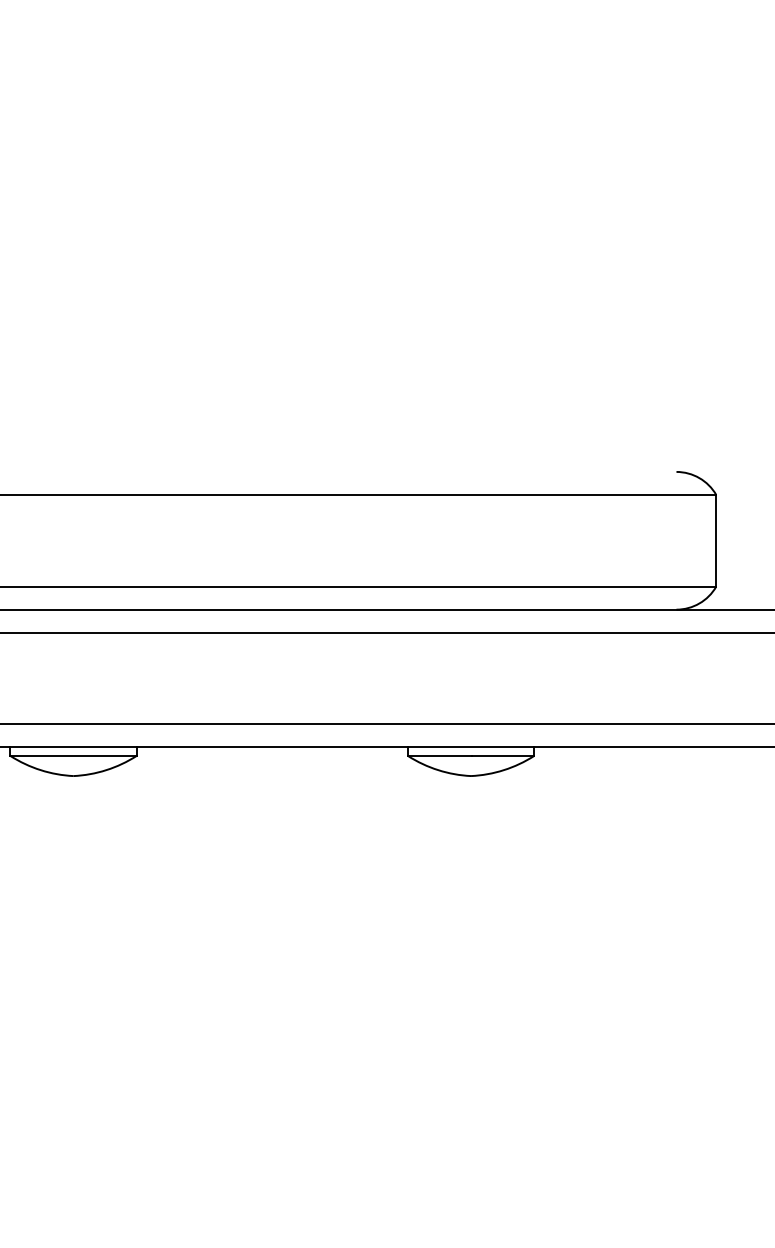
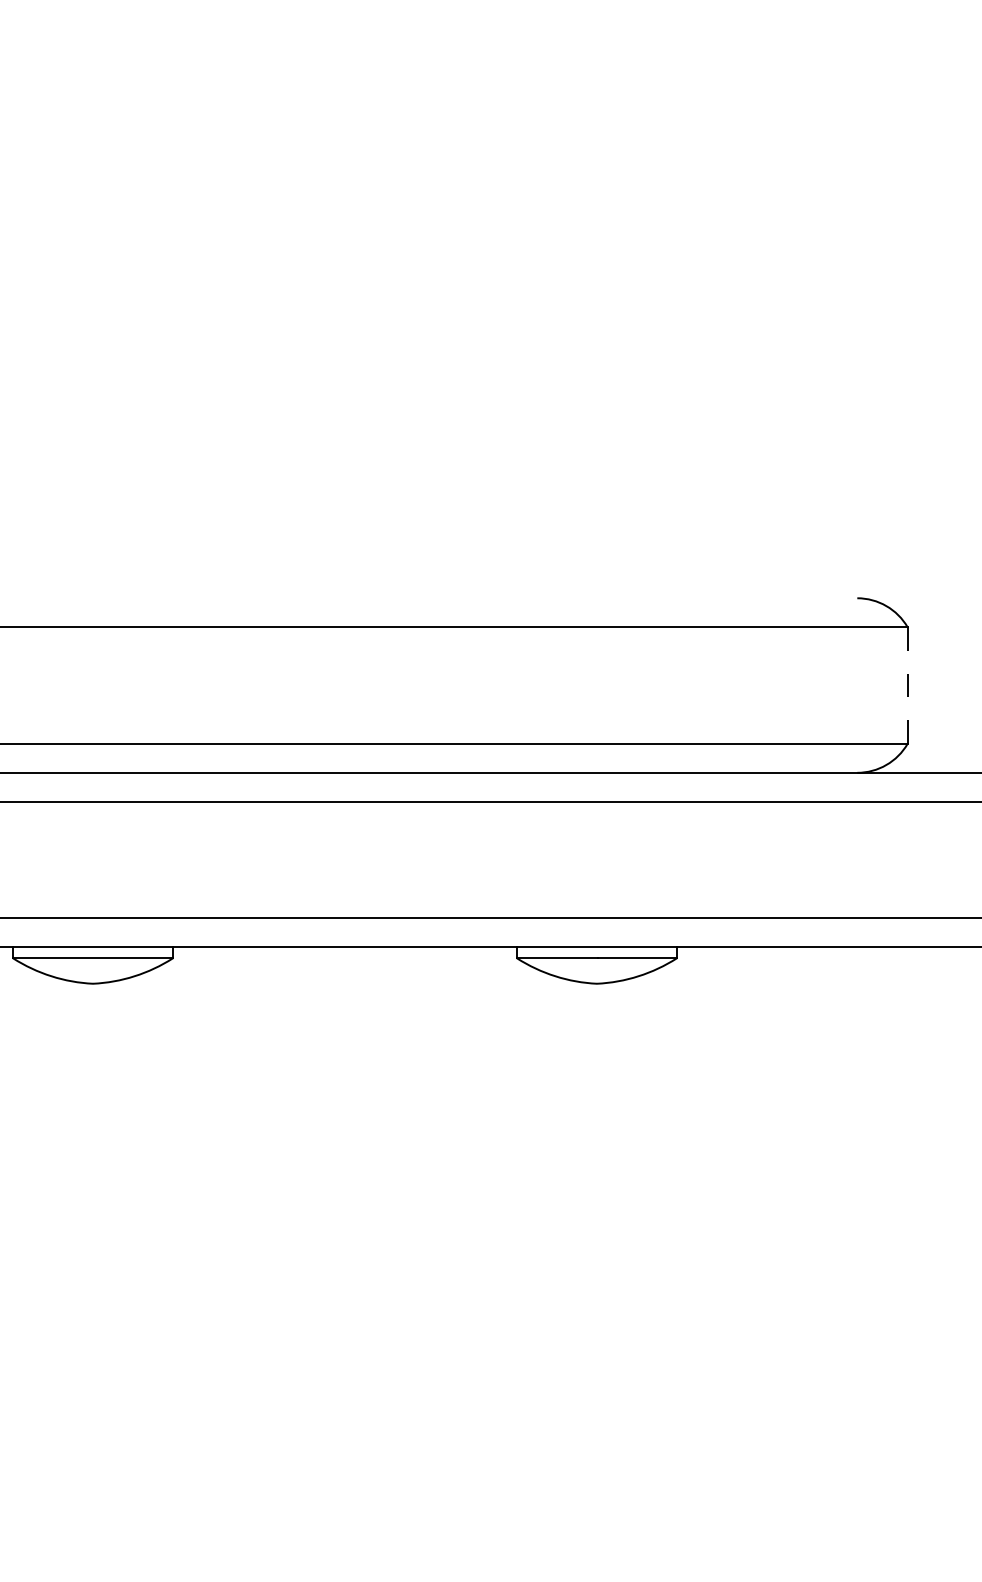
line: (716, 540) -> (907, 685), solid -> dashed

